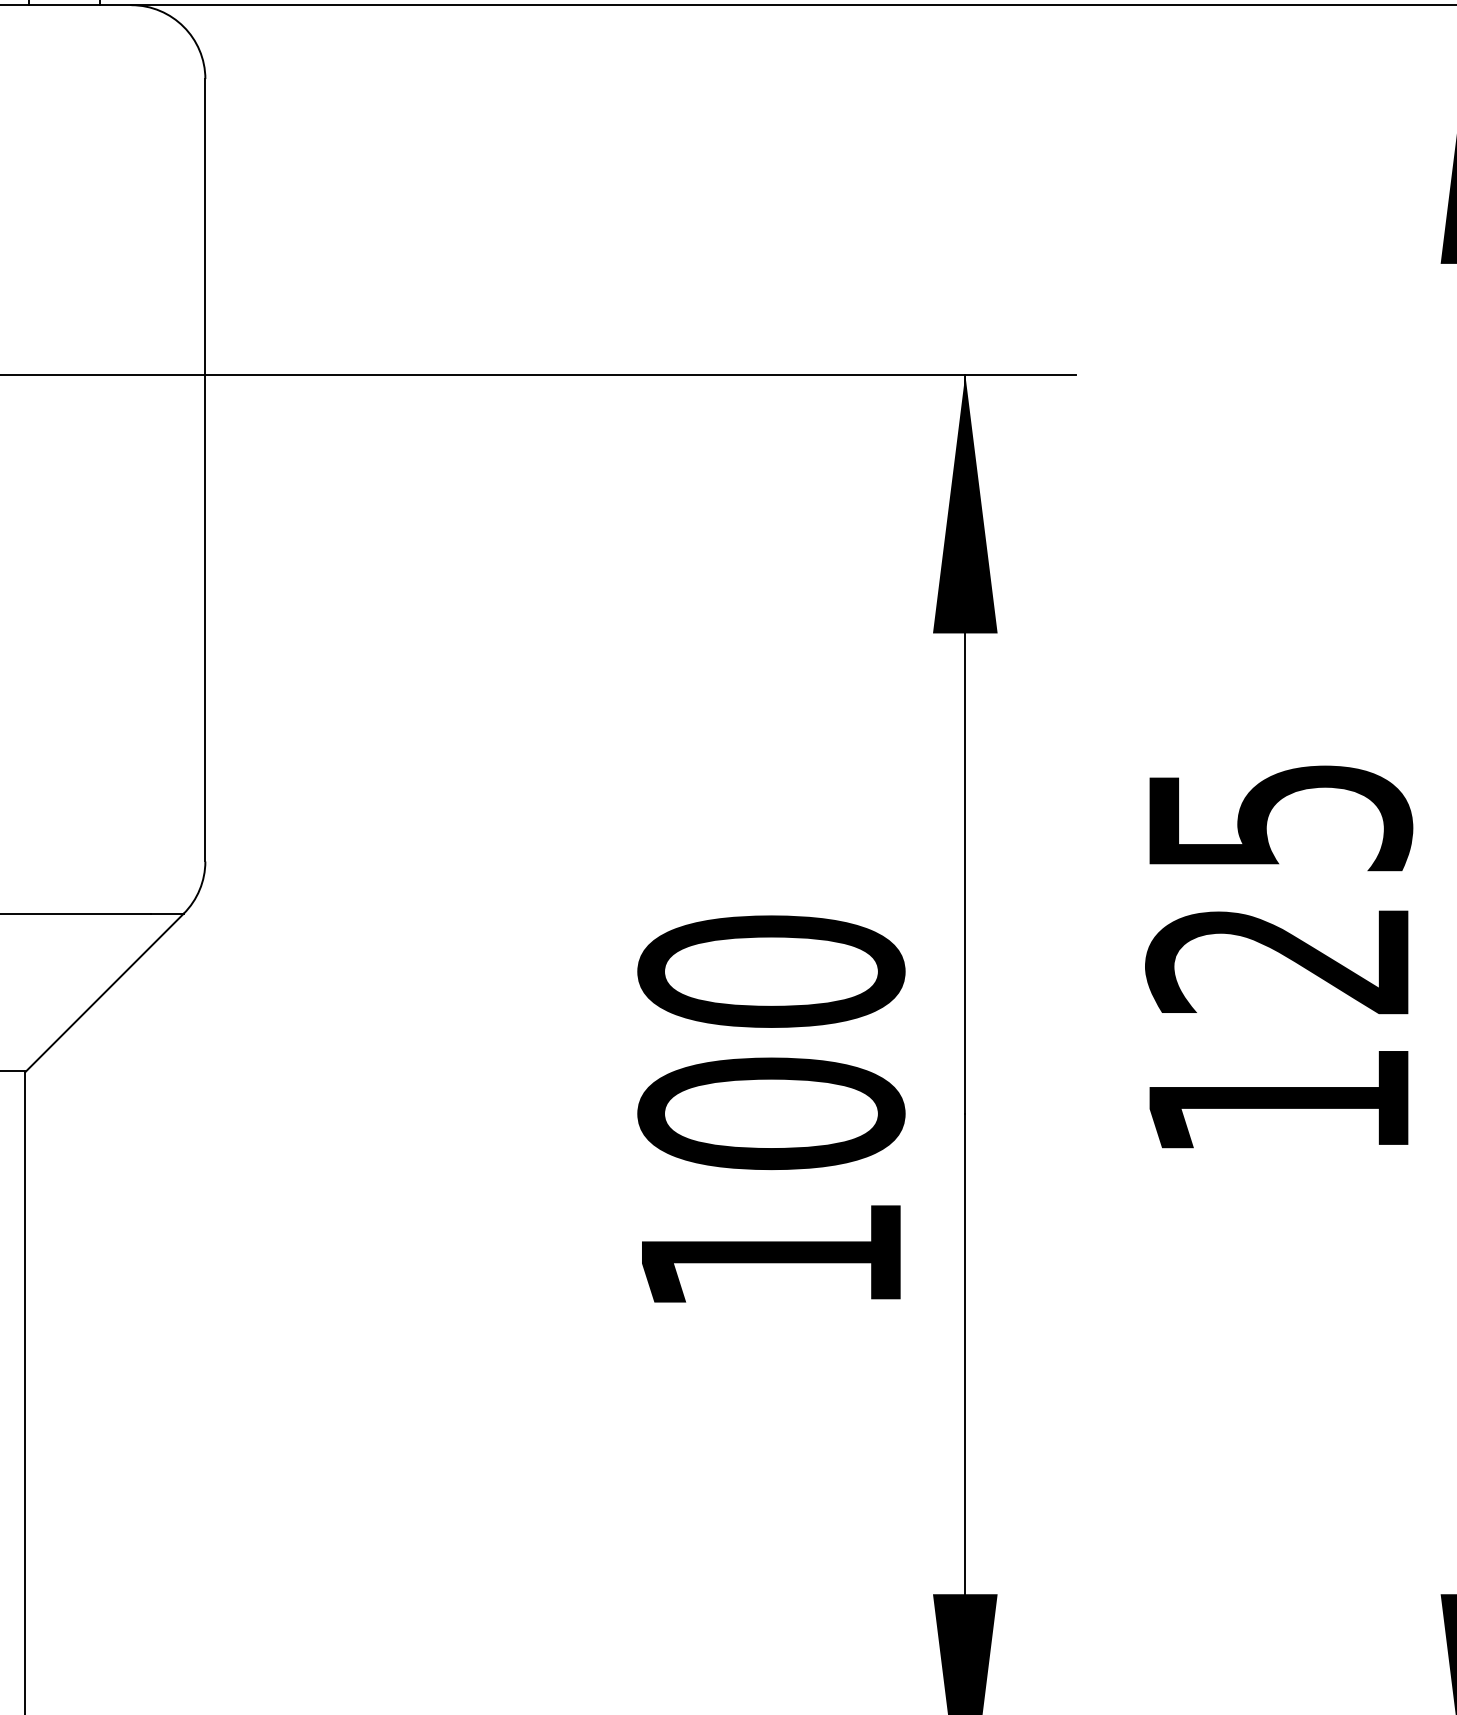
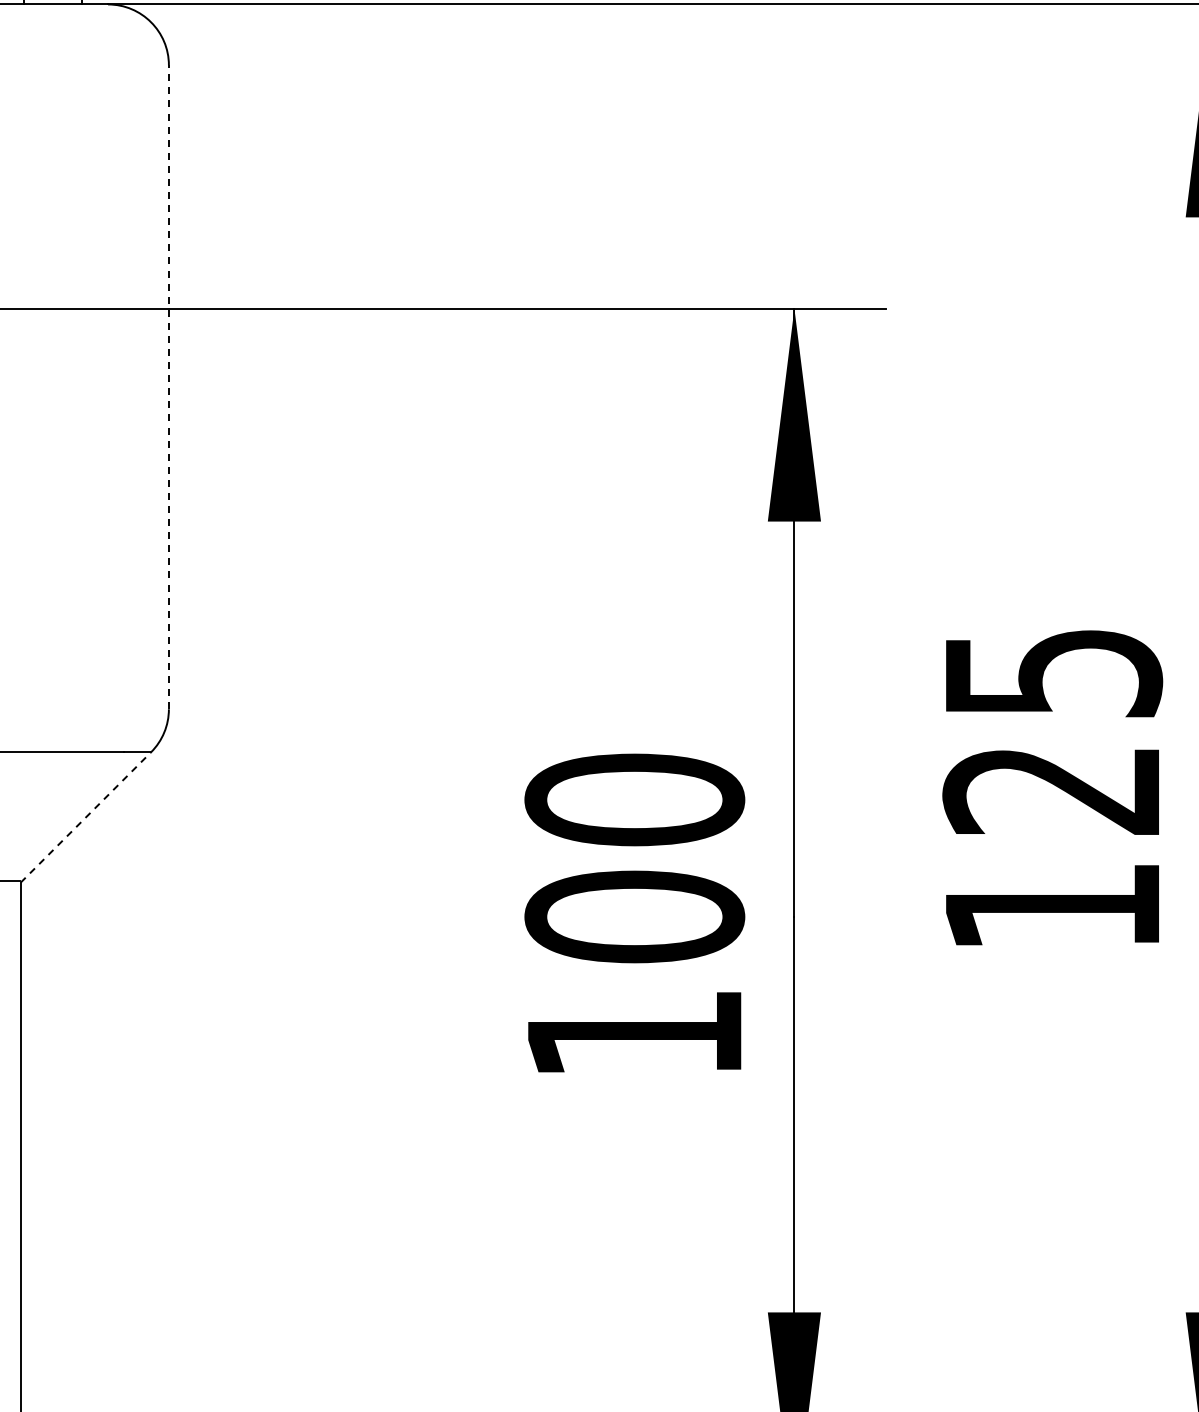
line: (204, 470) -> (168, 387), solid -> dashed
line: (105, 992) -> (86, 817), solid -> dashed

